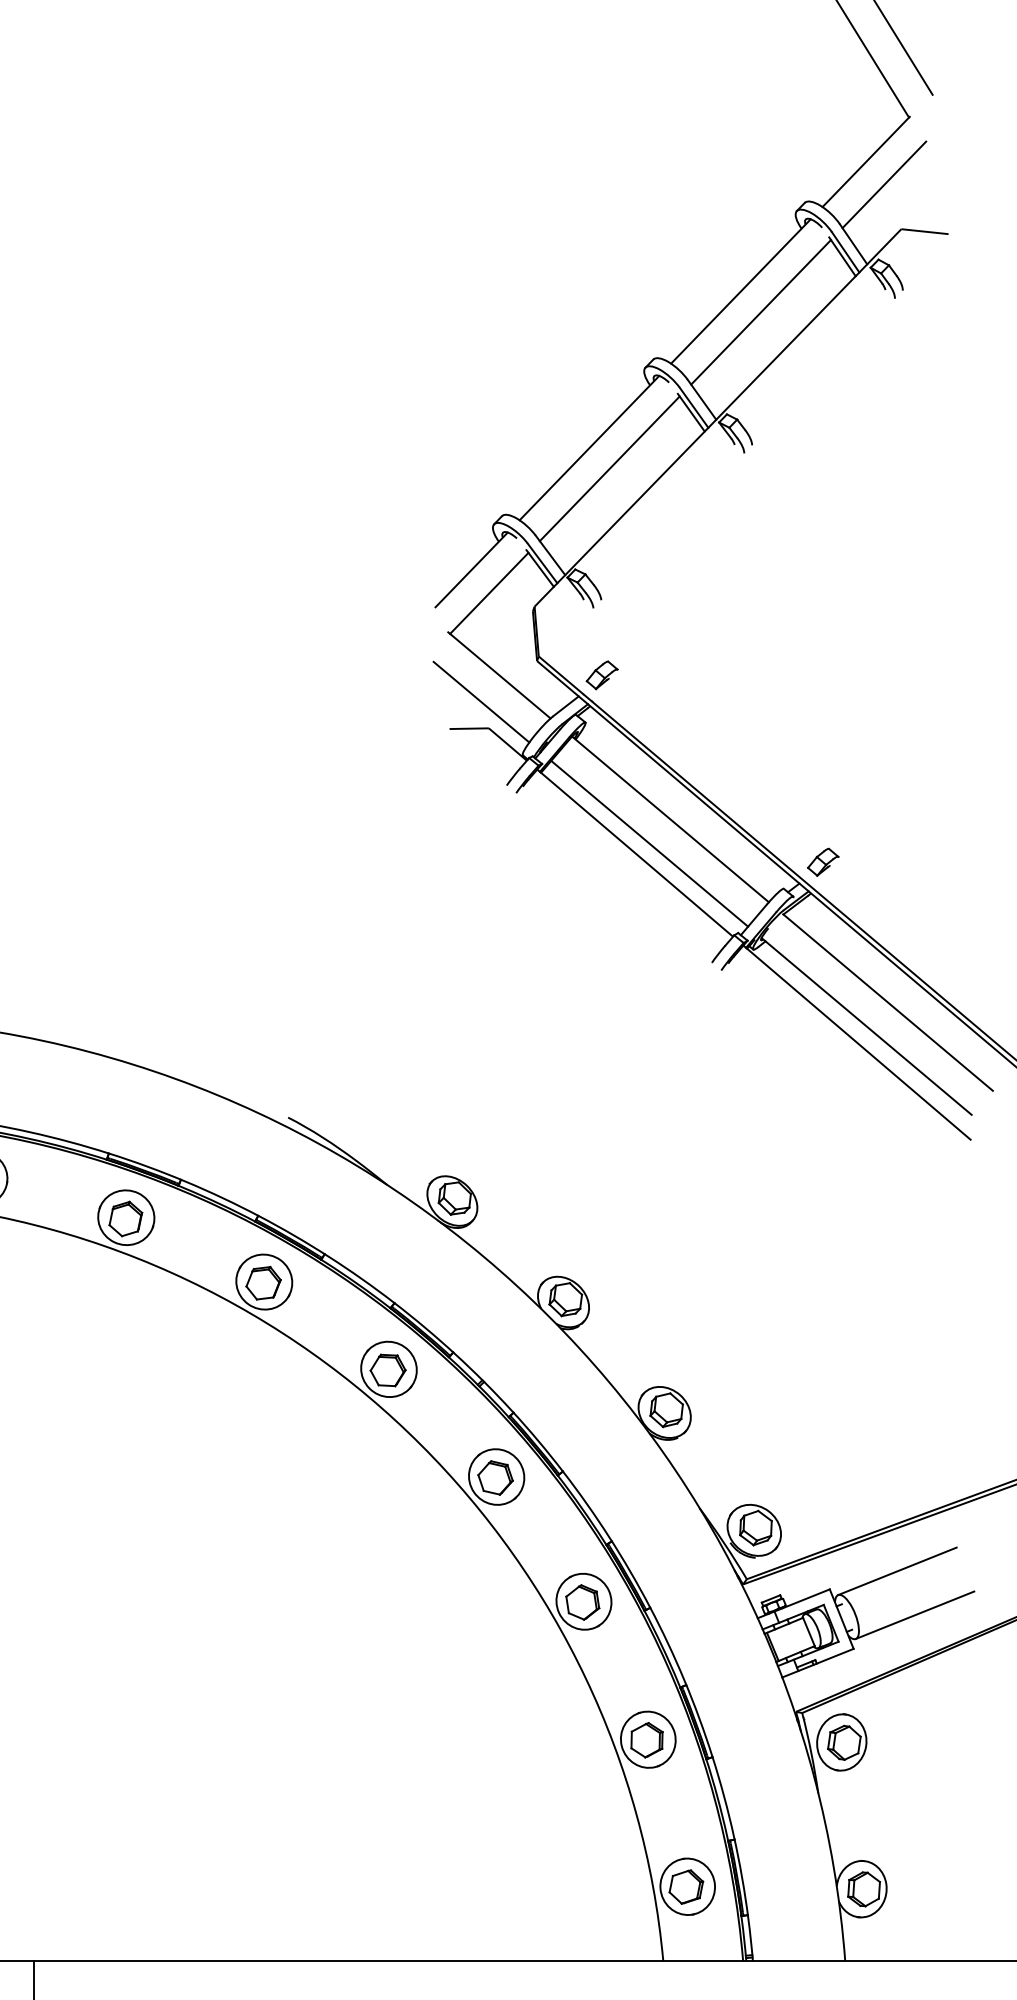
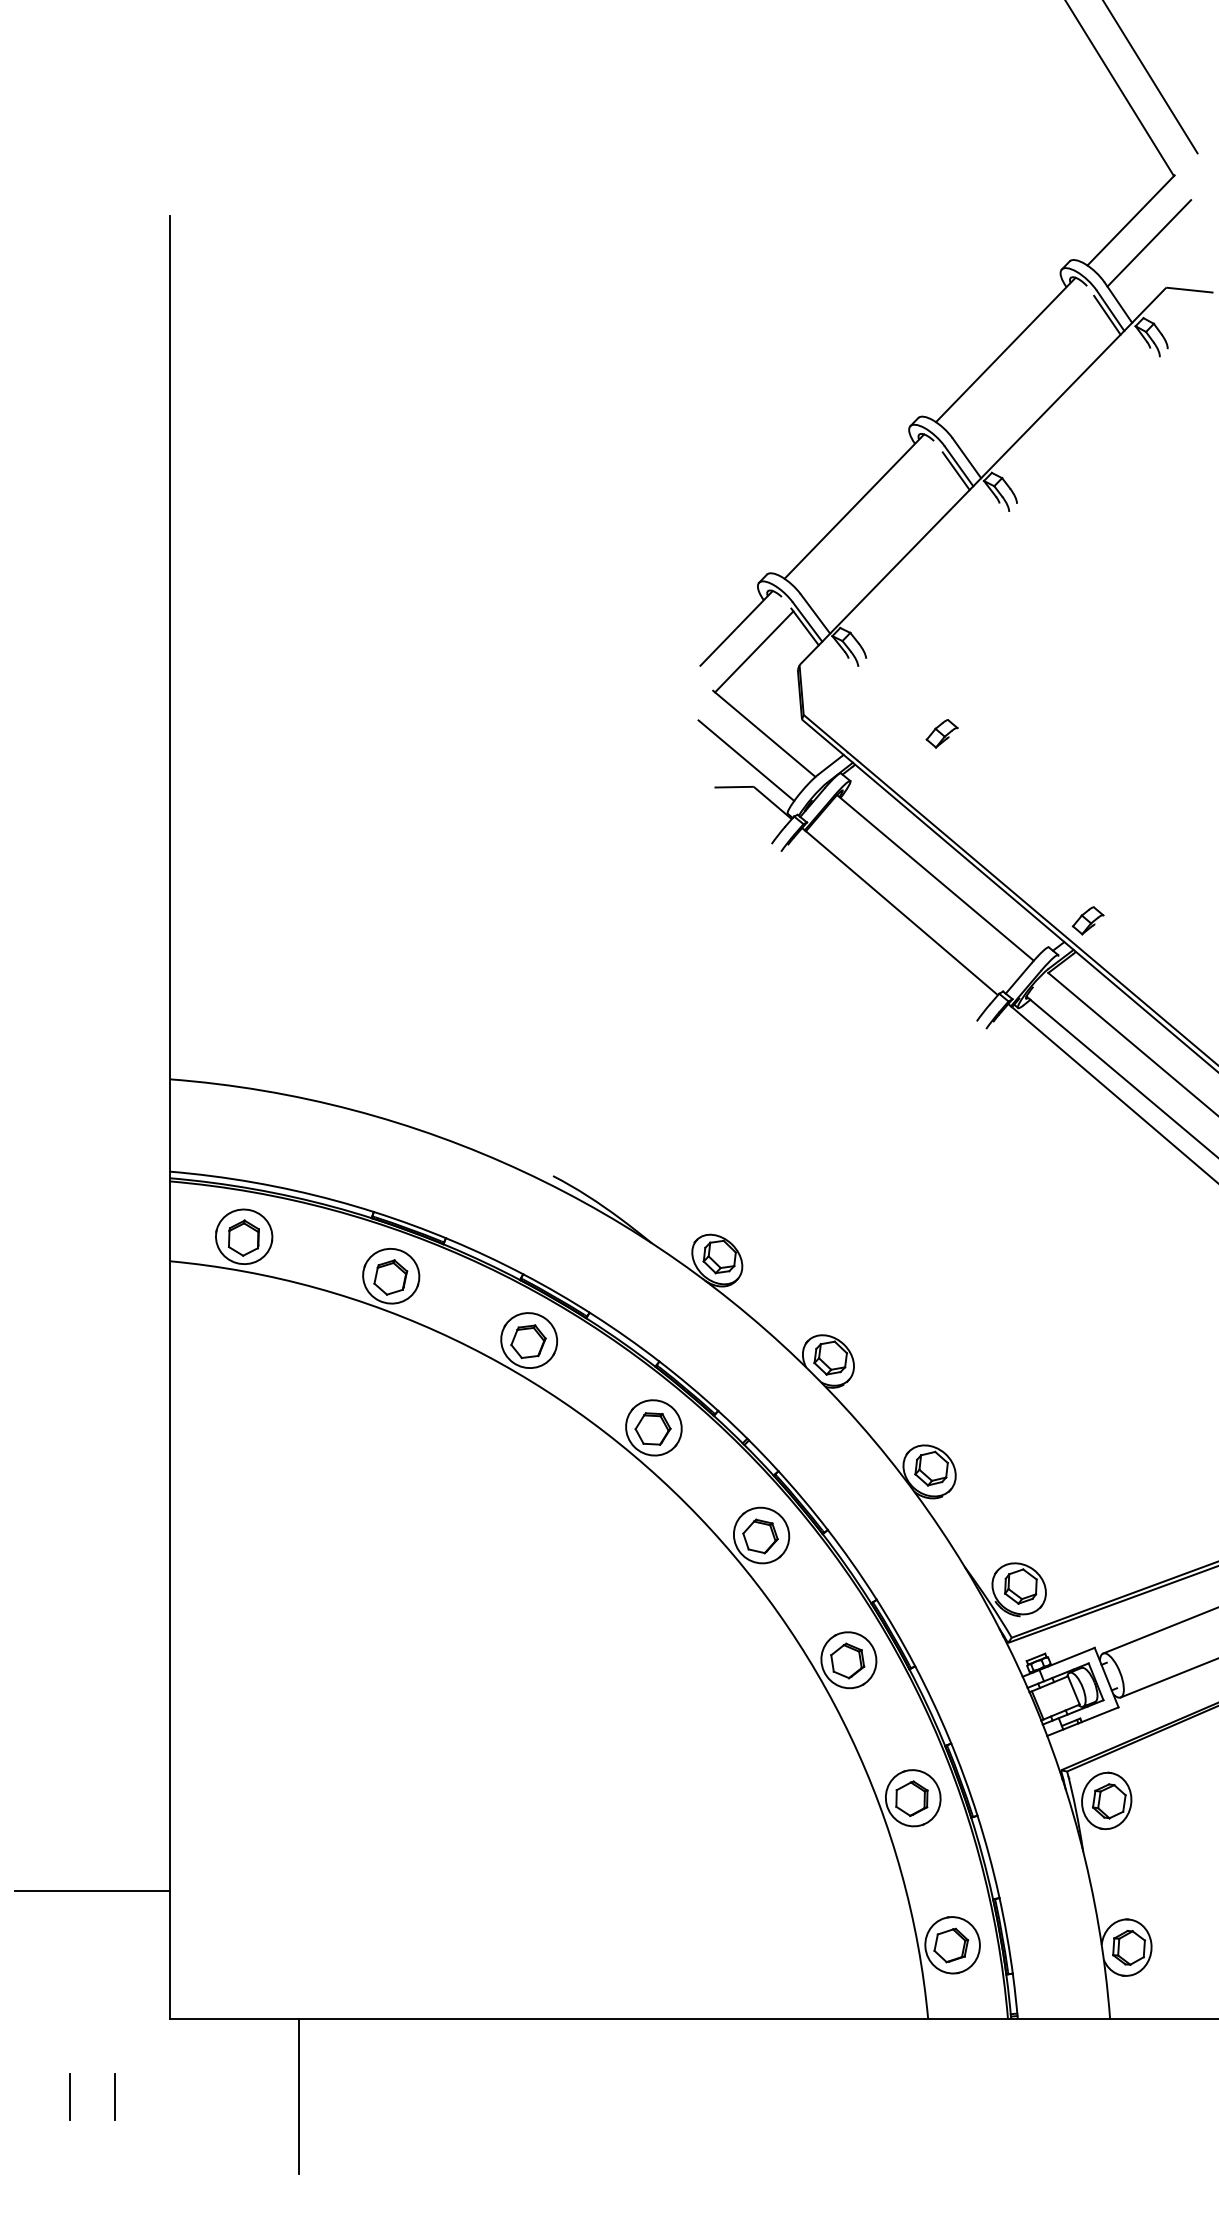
line: (760, 312) -> (1025, 370), removed
line: (609, 468) -> (874, 526), removed
part: (601, 675) -> (941, 733), moved
line: (649, 844) -> (914, 902), removed

